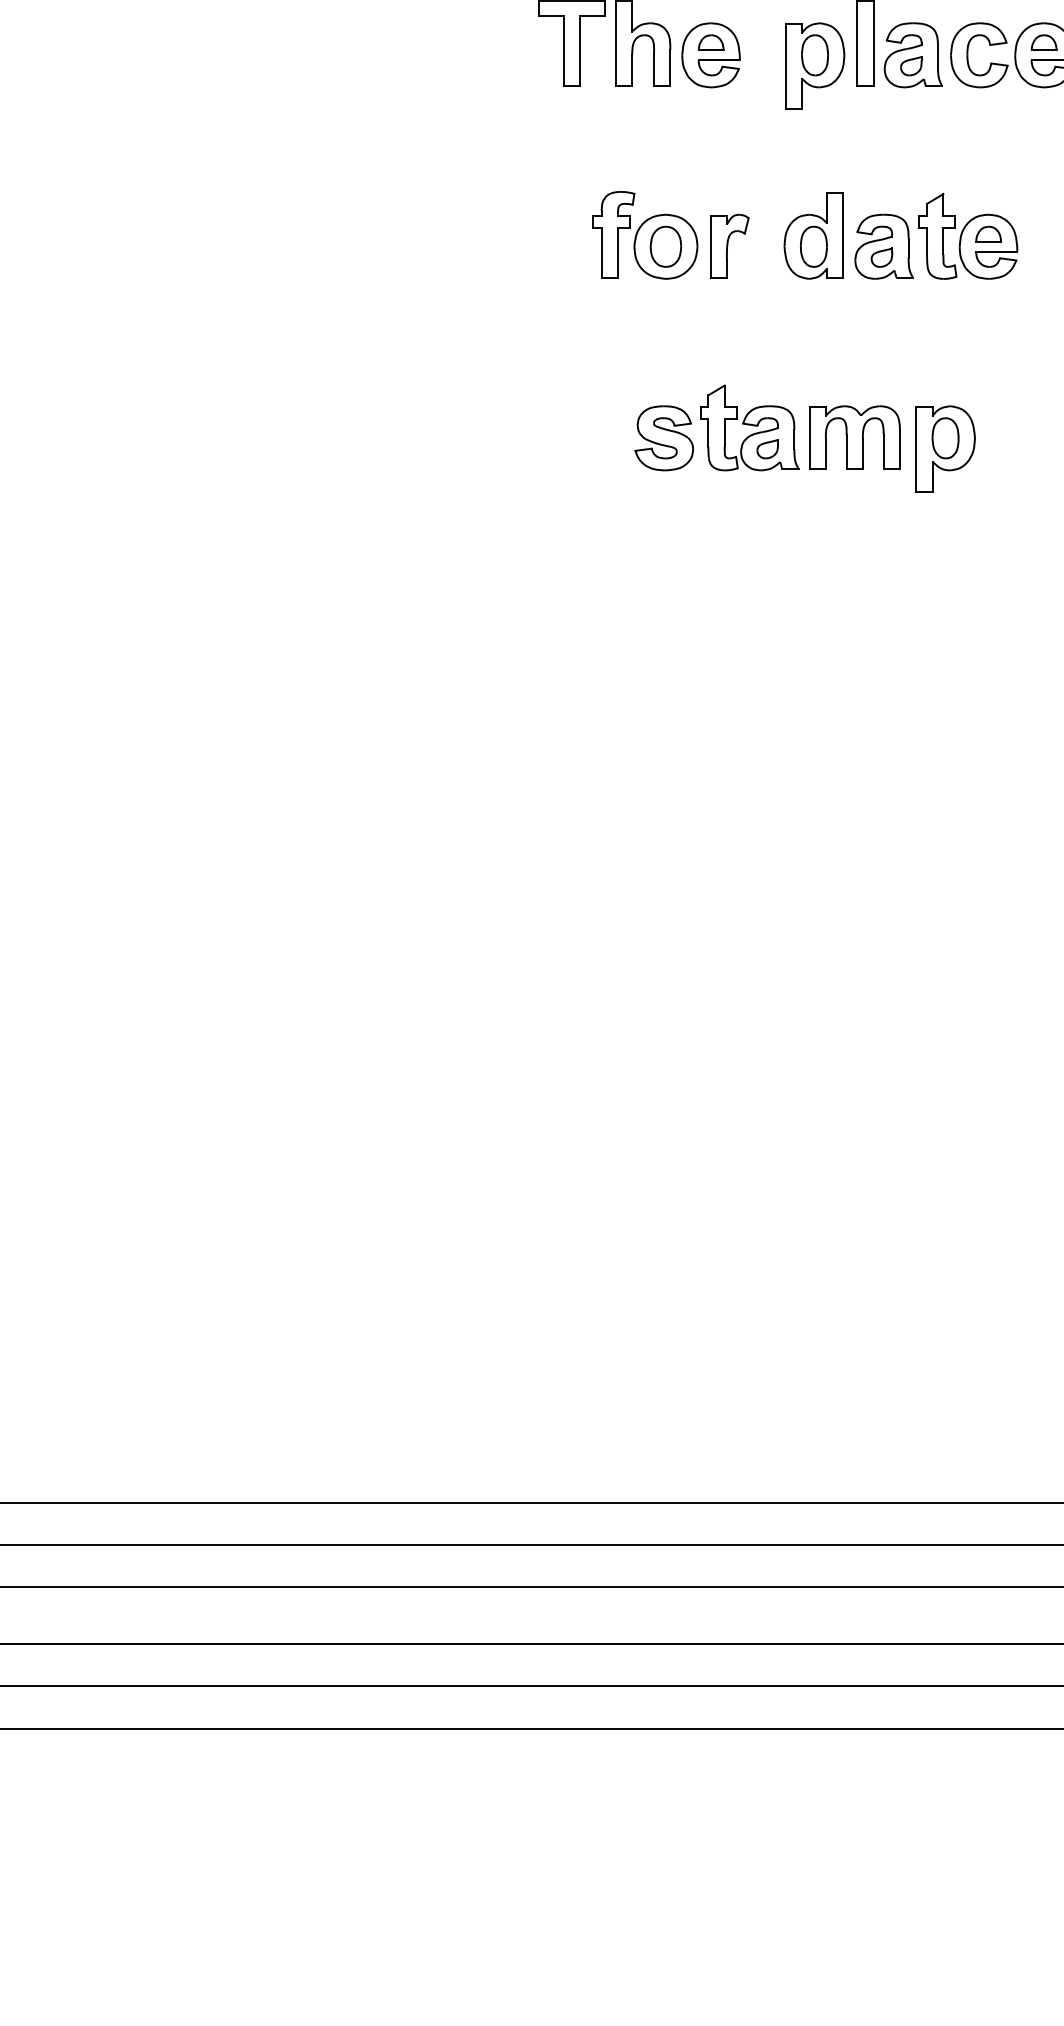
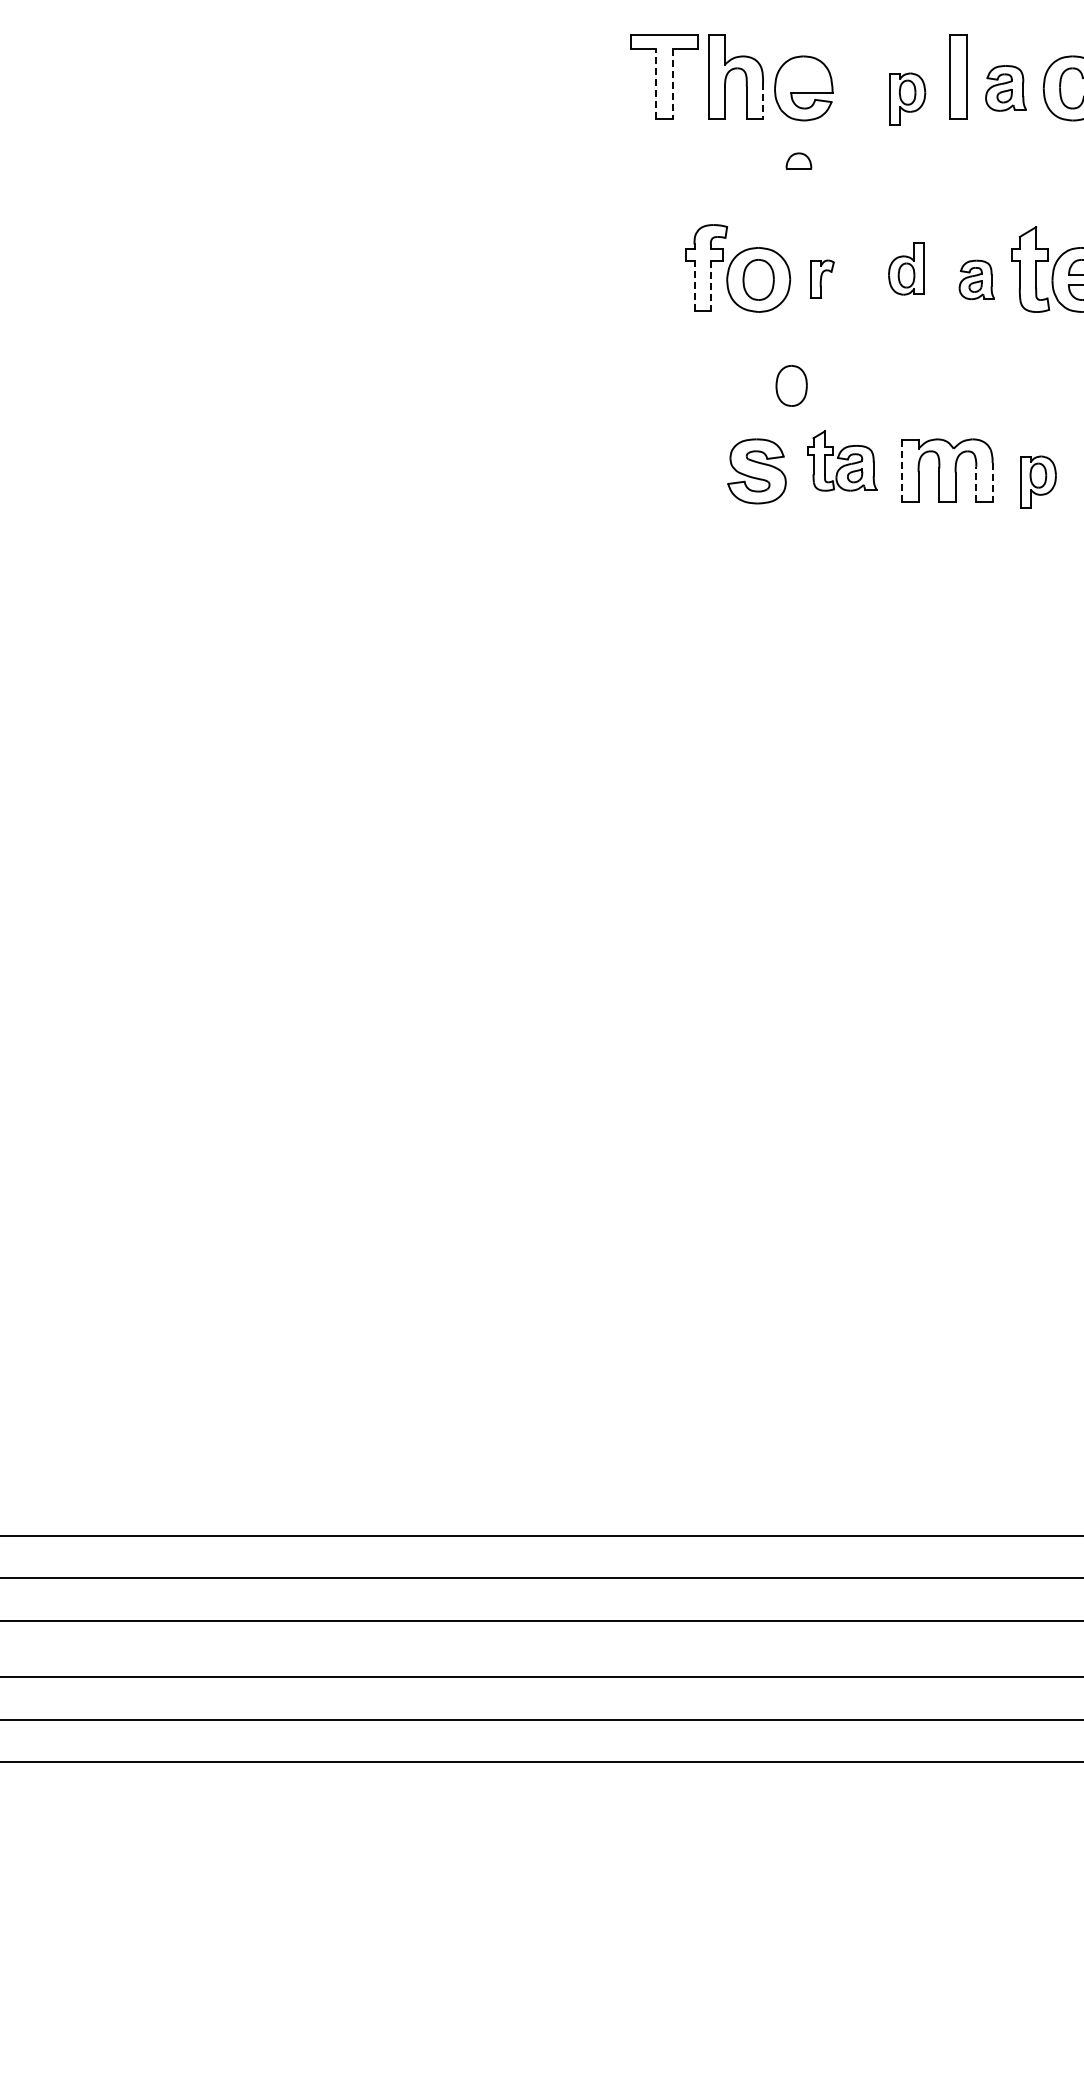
part: (710, 42) -> (798, 160), moved
line: (563, 50) -> (656, 83), solid -> dashed
line: (579, 51) -> (672, 84), solid -> dashed
part: (912, 55) -> (1005, 88), size x0.7
part: (814, 65) -> (907, 98), size x0.6
line: (670, 68) -> (763, 101), solid -> dashed
part: (813, 235) -> (906, 268), size x0.6
part: (729, 246) -> (822, 279), size x0.6
part: (883, 246) -> (976, 279), size x0.6
line: (601, 252) -> (694, 285), solid -> dashed
line: (617, 253) -> (710, 286), solid -> dashed
part: (698, 352) -> (791, 385), added
part: (749, 427) -> (842, 460), size x0.7
line: (809, 437) -> (902, 470), solid -> dashed
part: (945, 448) -> (1038, 481), size x0.6
line: (899, 449) -> (992, 482), solid -> dashed
line: (883, 451) -> (976, 484), solid -> dashed

